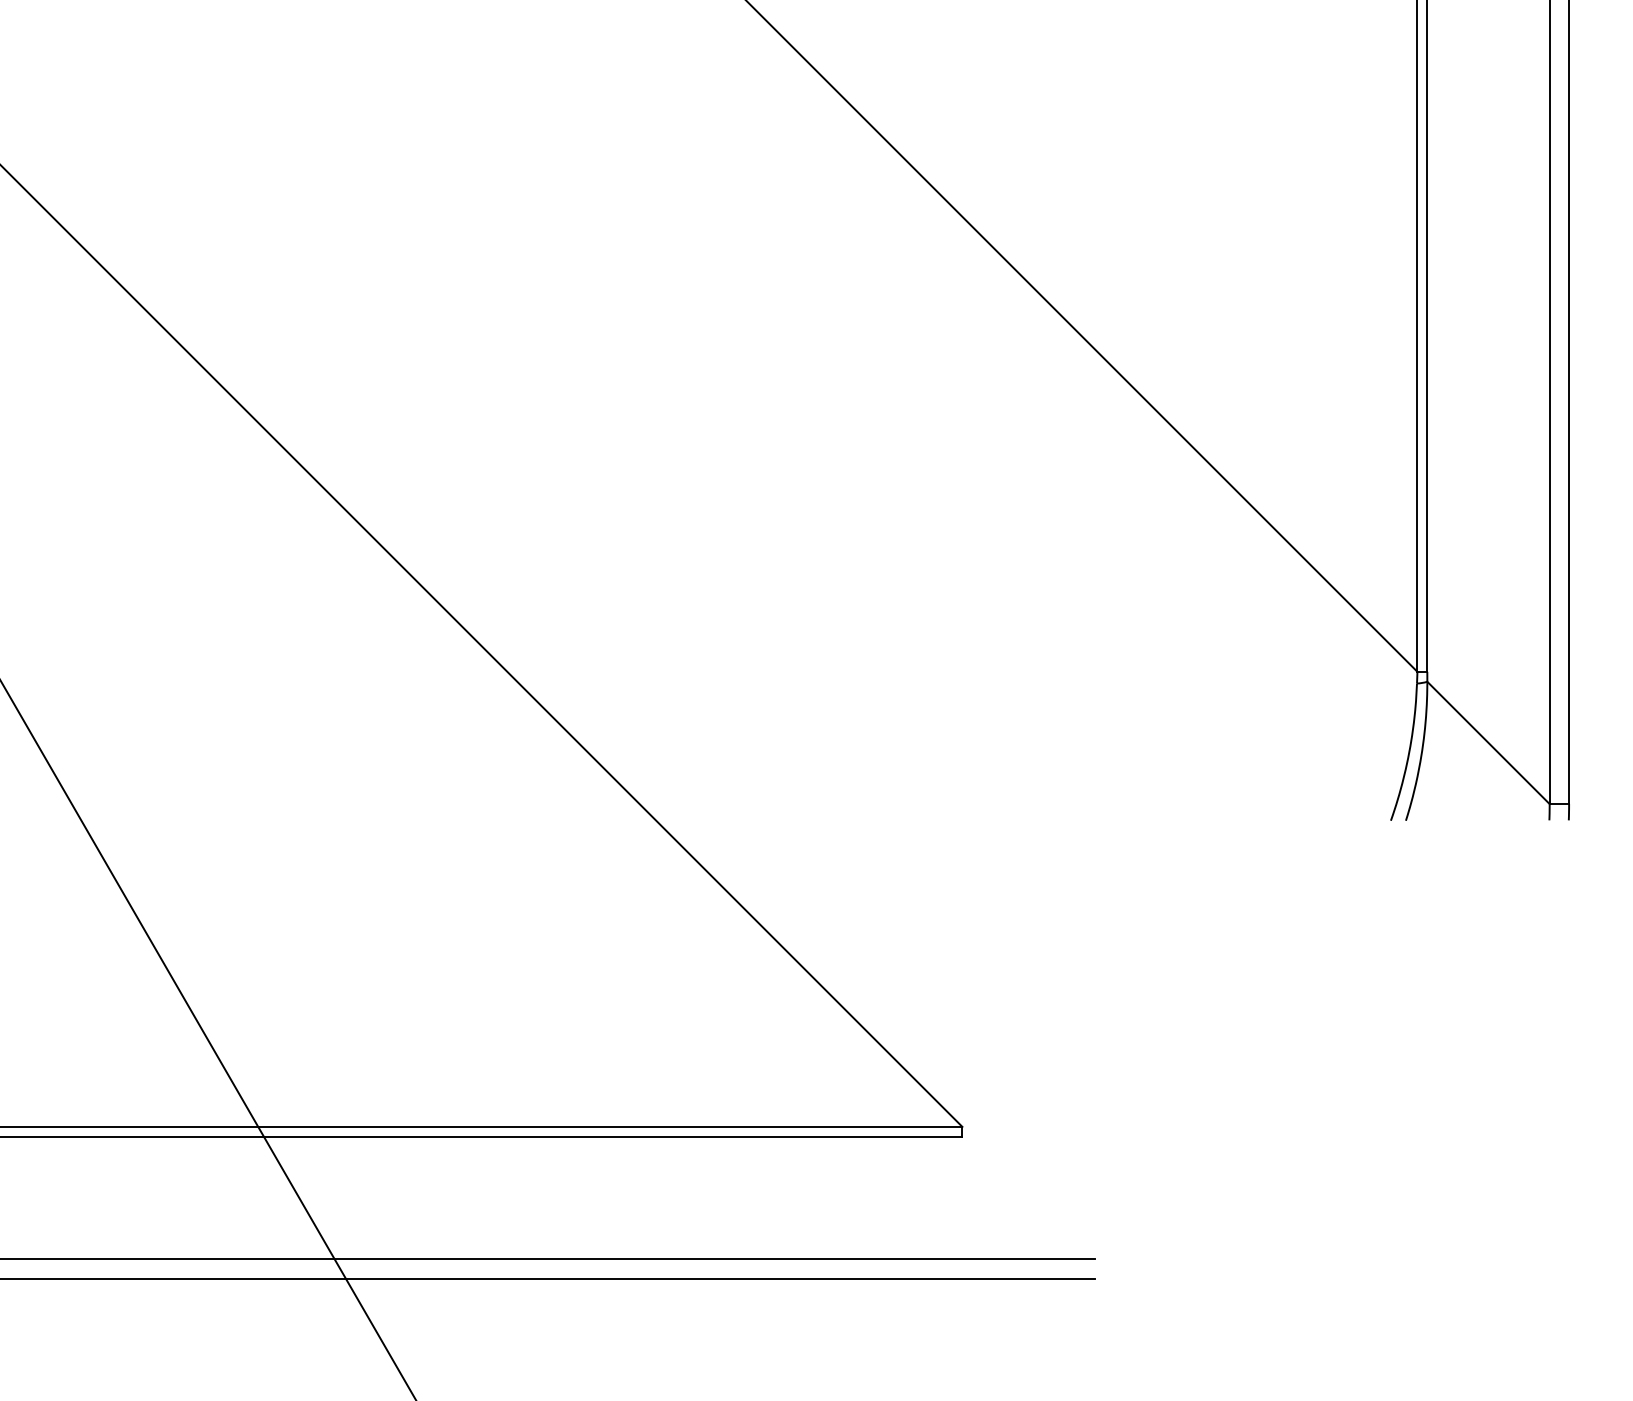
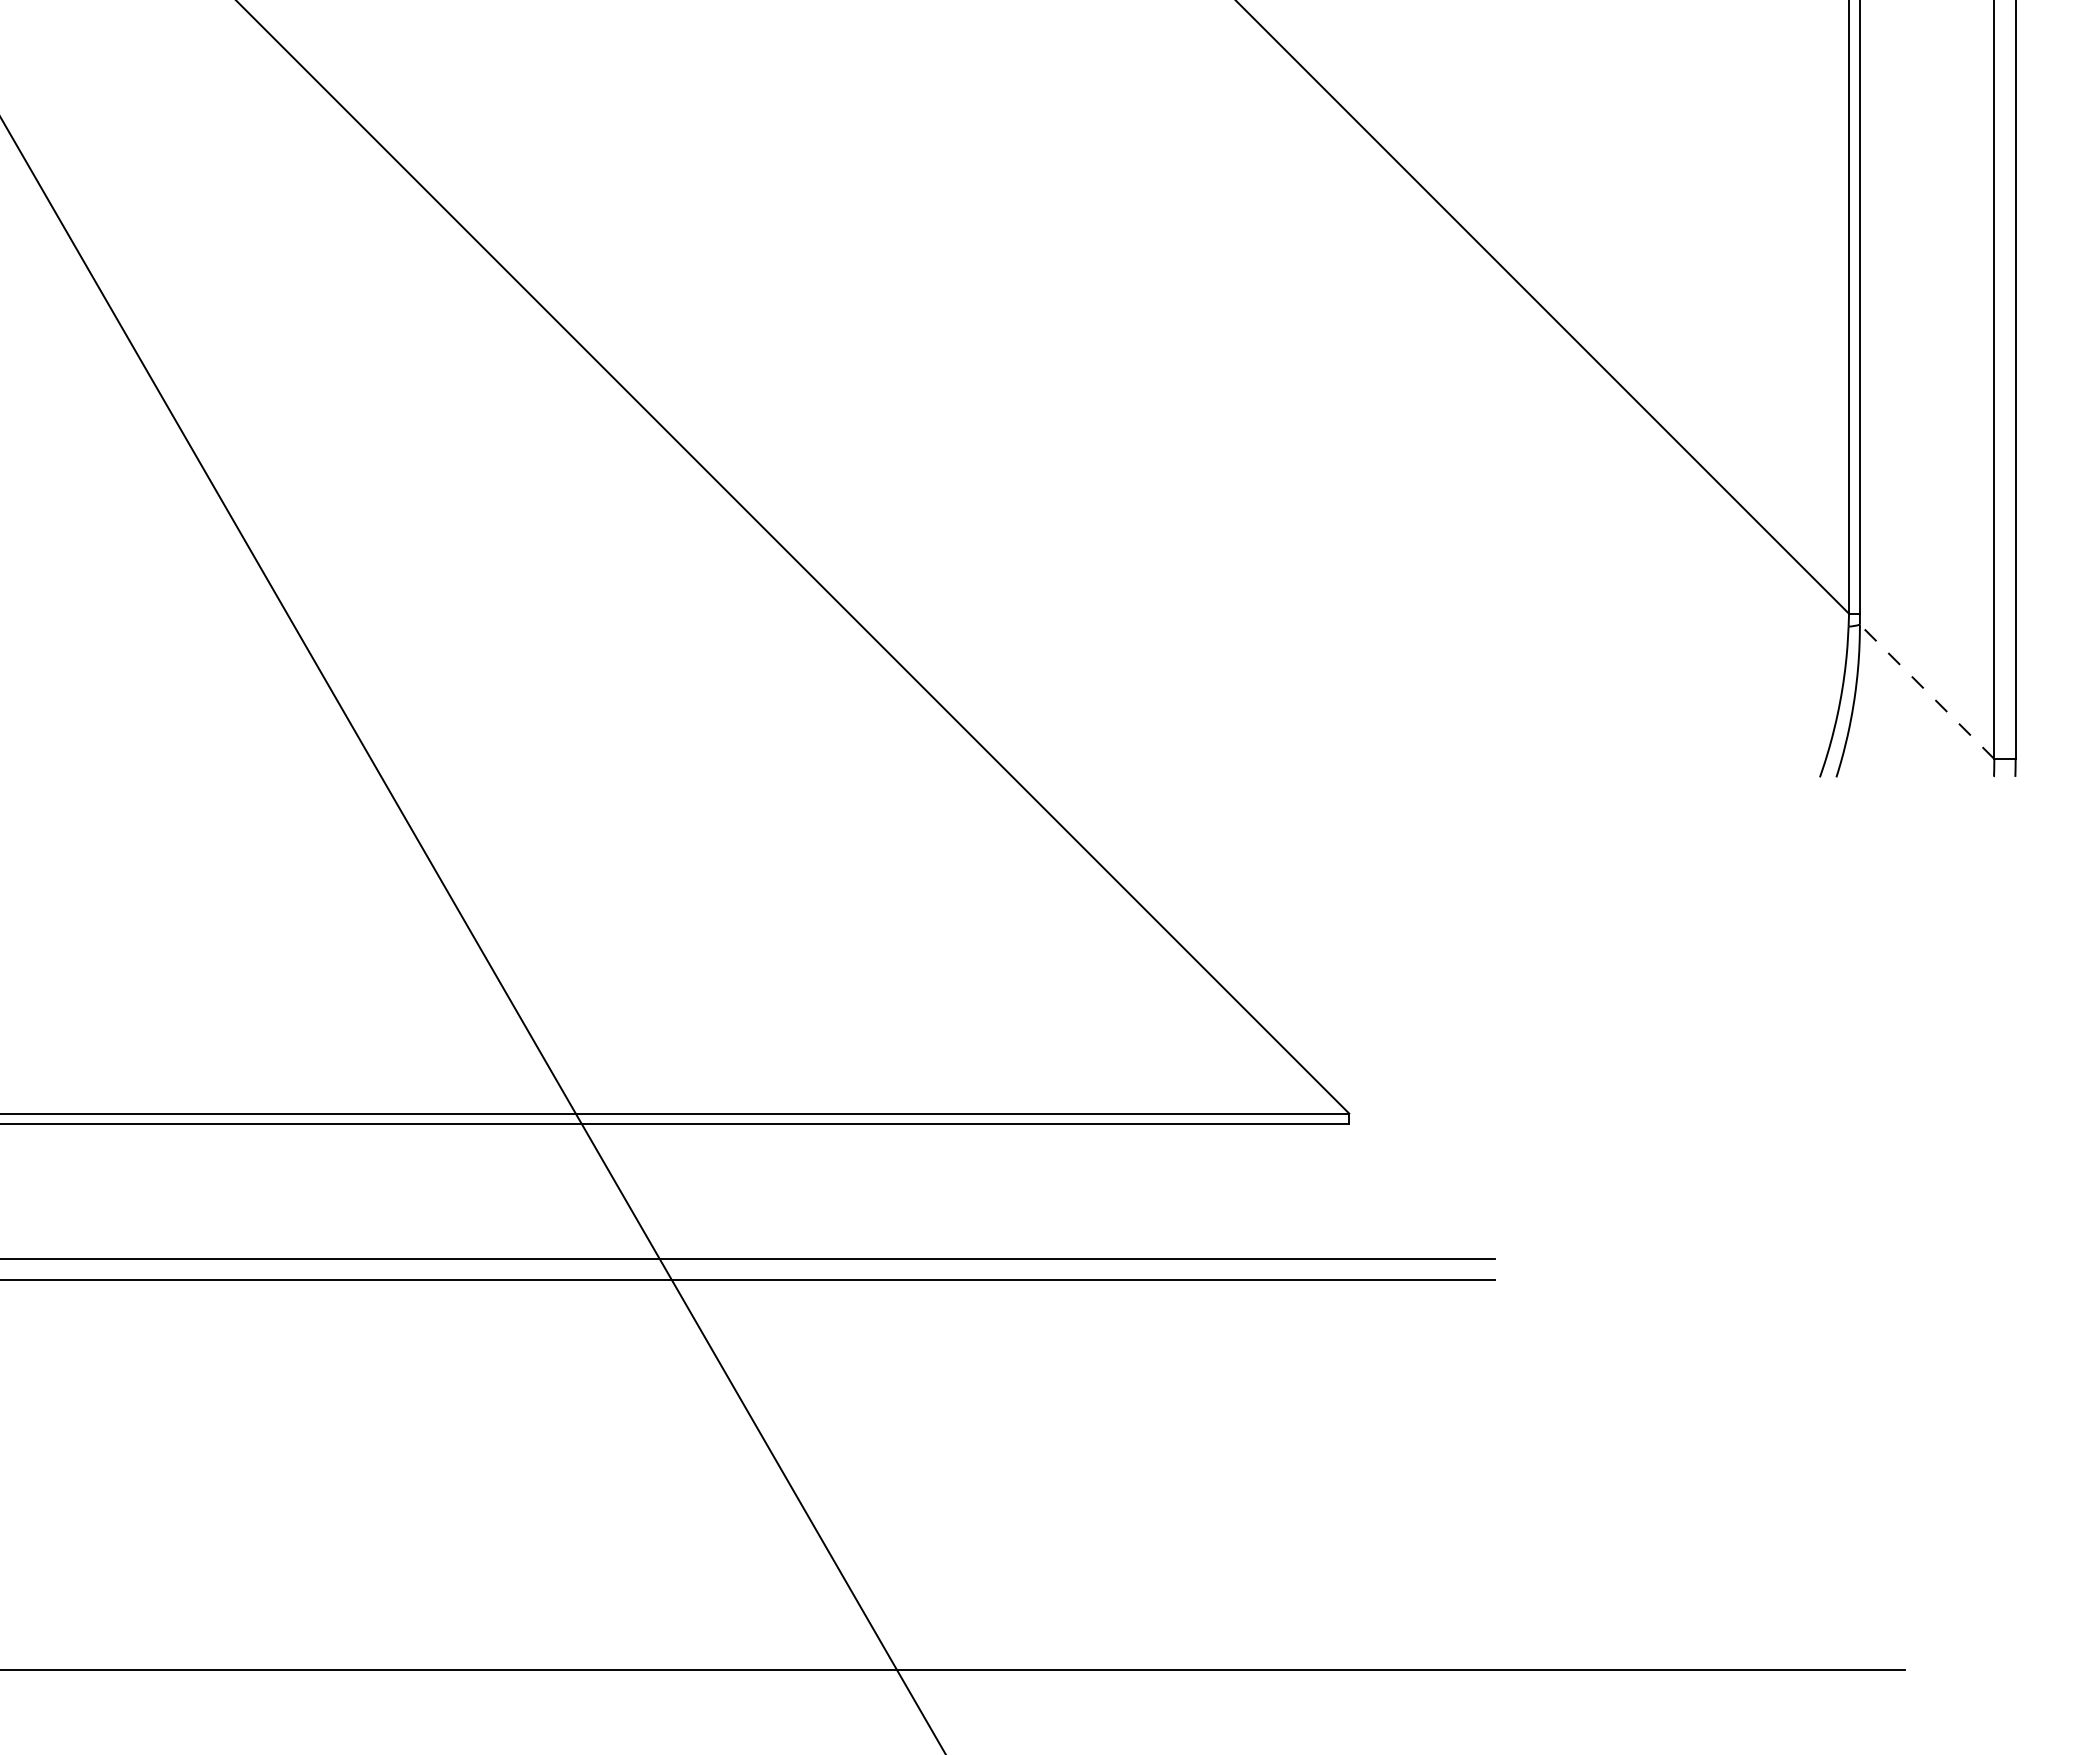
line: (1487, 742) -> (1926, 691), solid -> dashed

